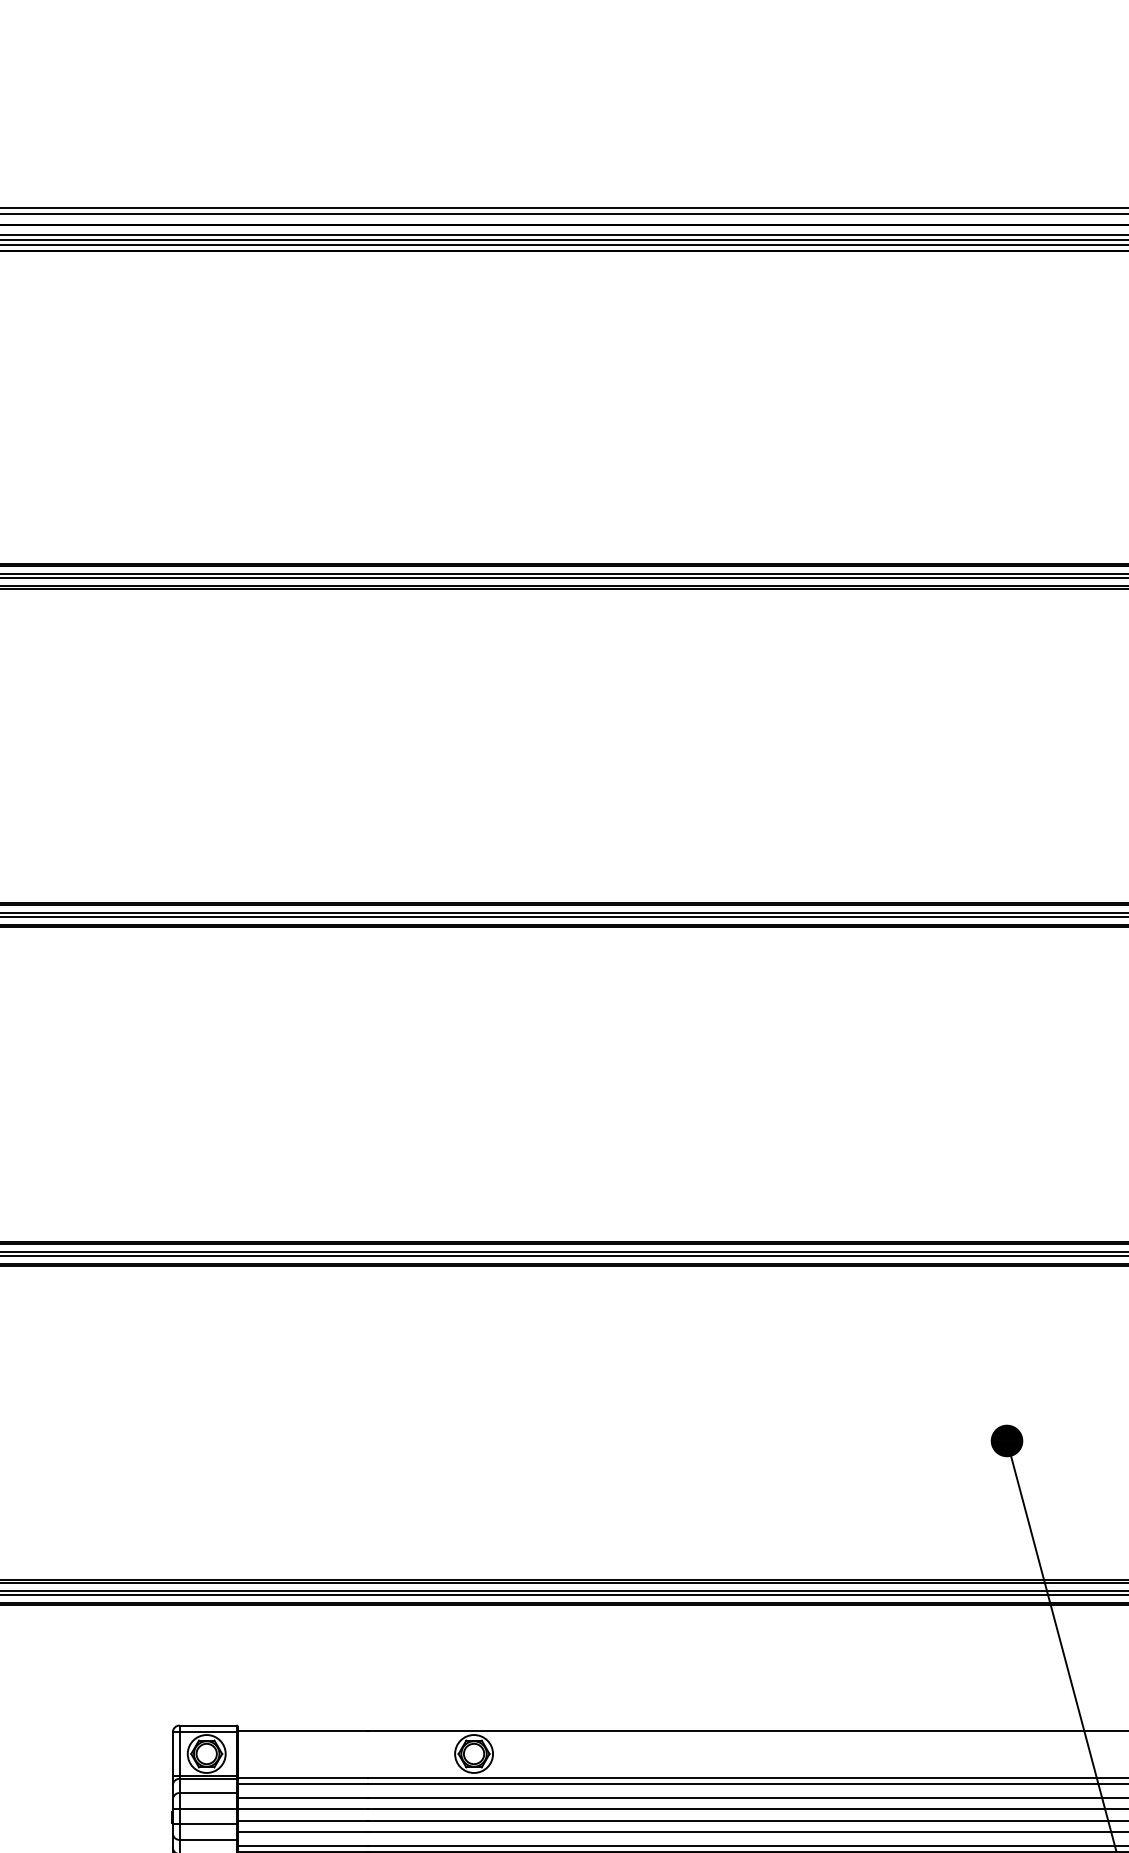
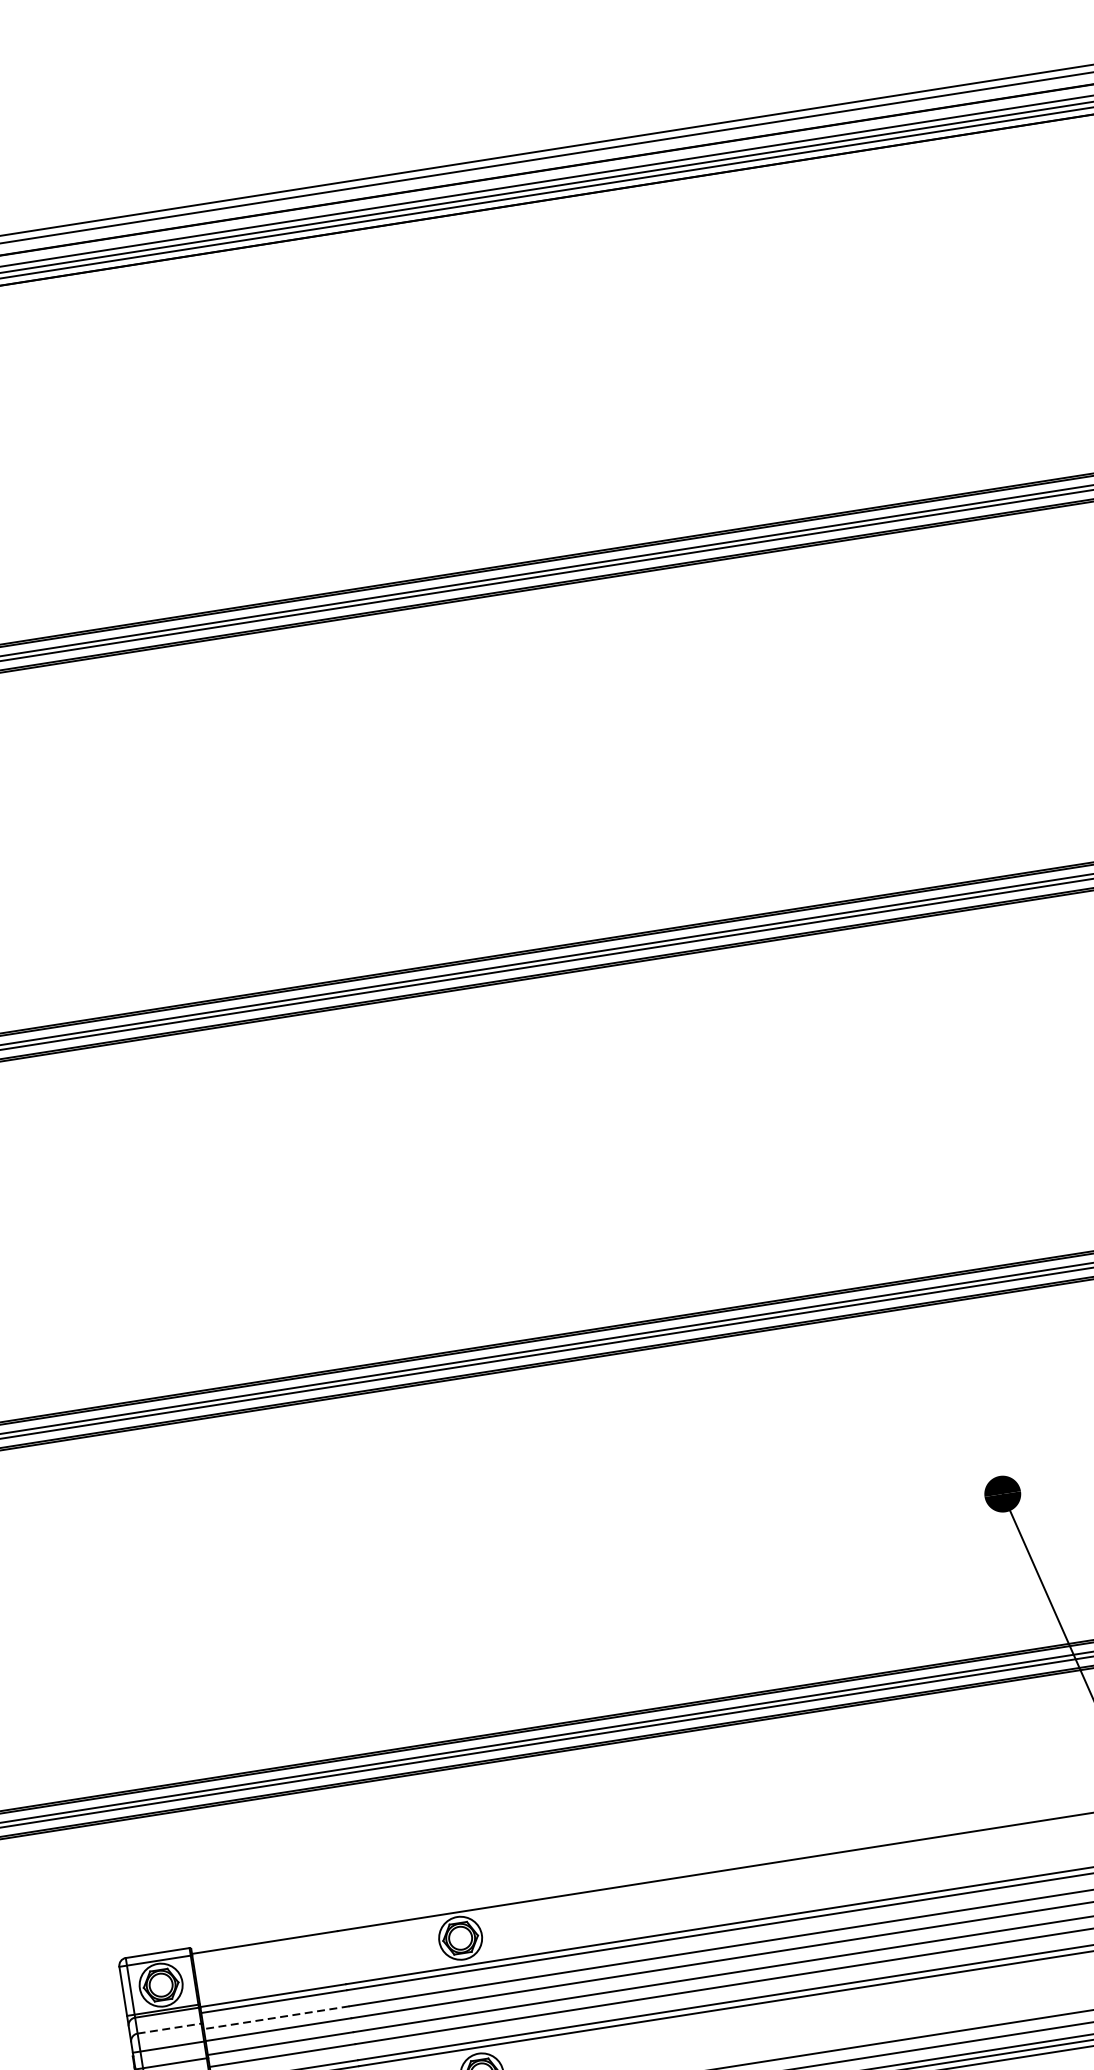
line: (208, 1792) -> (169, 2027), solid -> dashed
line: (302, 1798) -> (276, 2018), solid -> dashed

